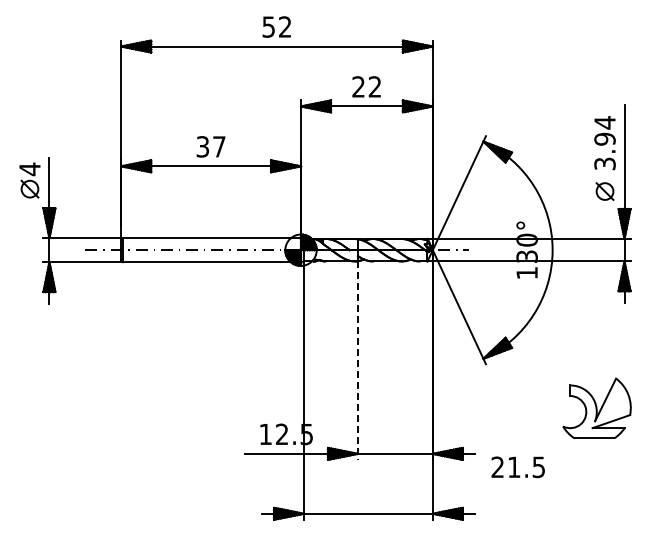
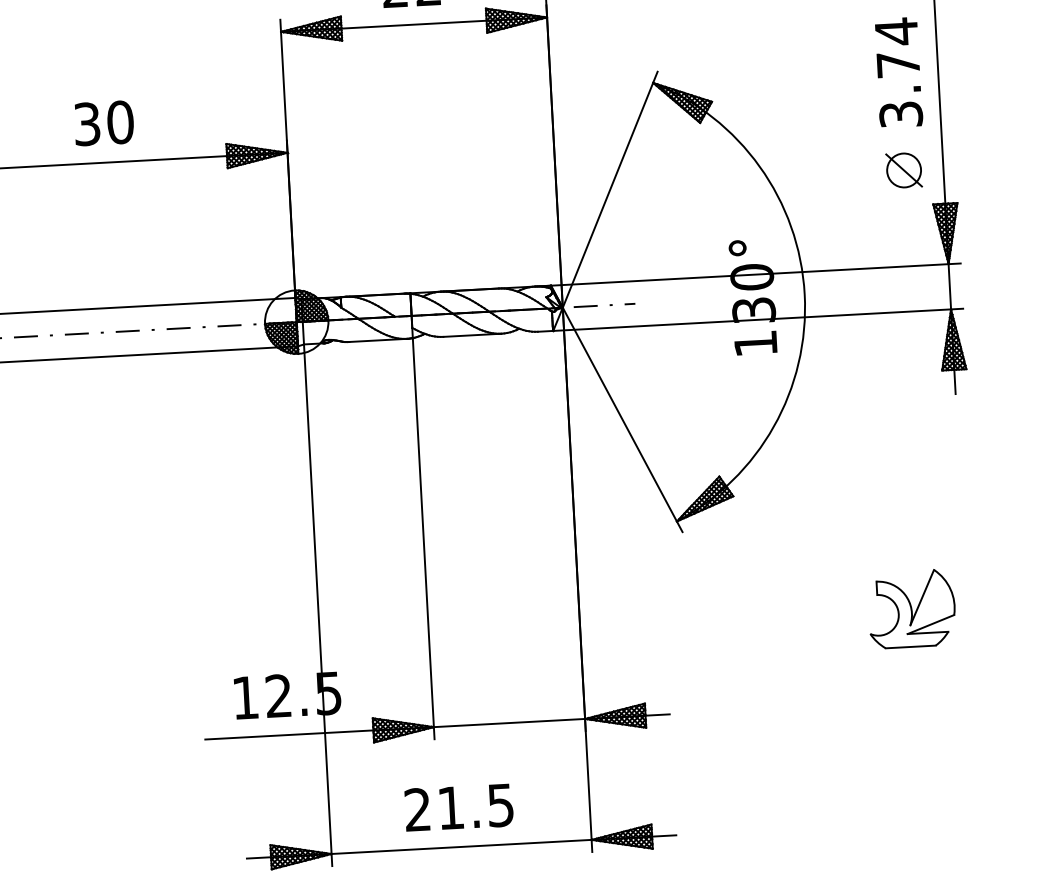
text: (604, 138) -> (897, 63), 3.94 -> 3.74
text: (219, 146) -> (120, 121), 37 -> 30
line: (357, 361) -> (422, 540), dashed -> solid
part: (597, 407) -> (912, 607), size x0.62
text: (517, 467) -> (457, 808), moved

